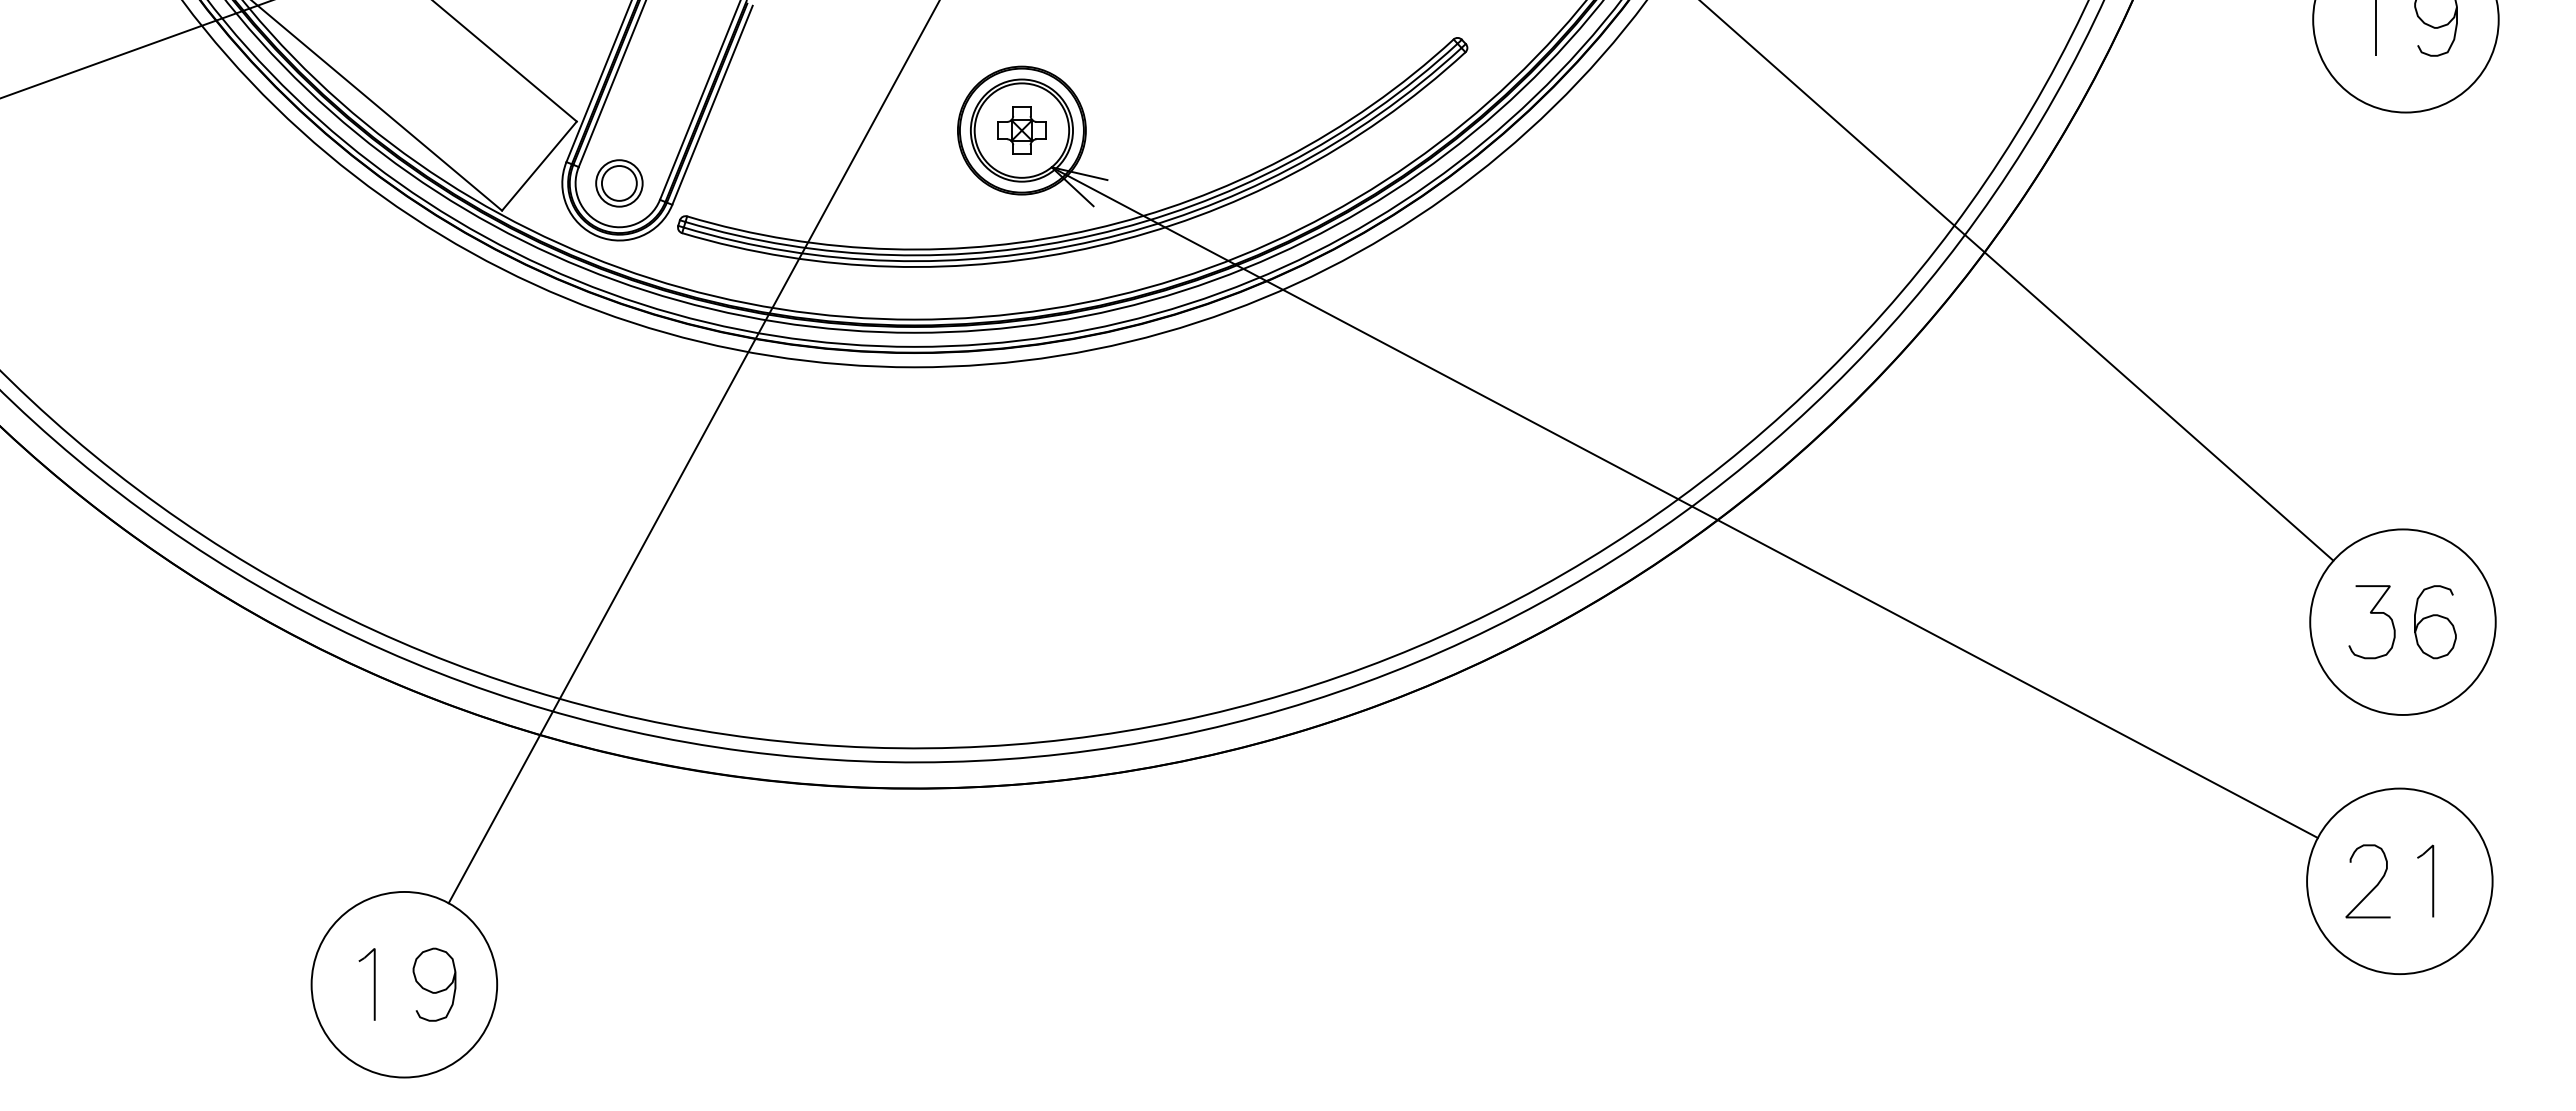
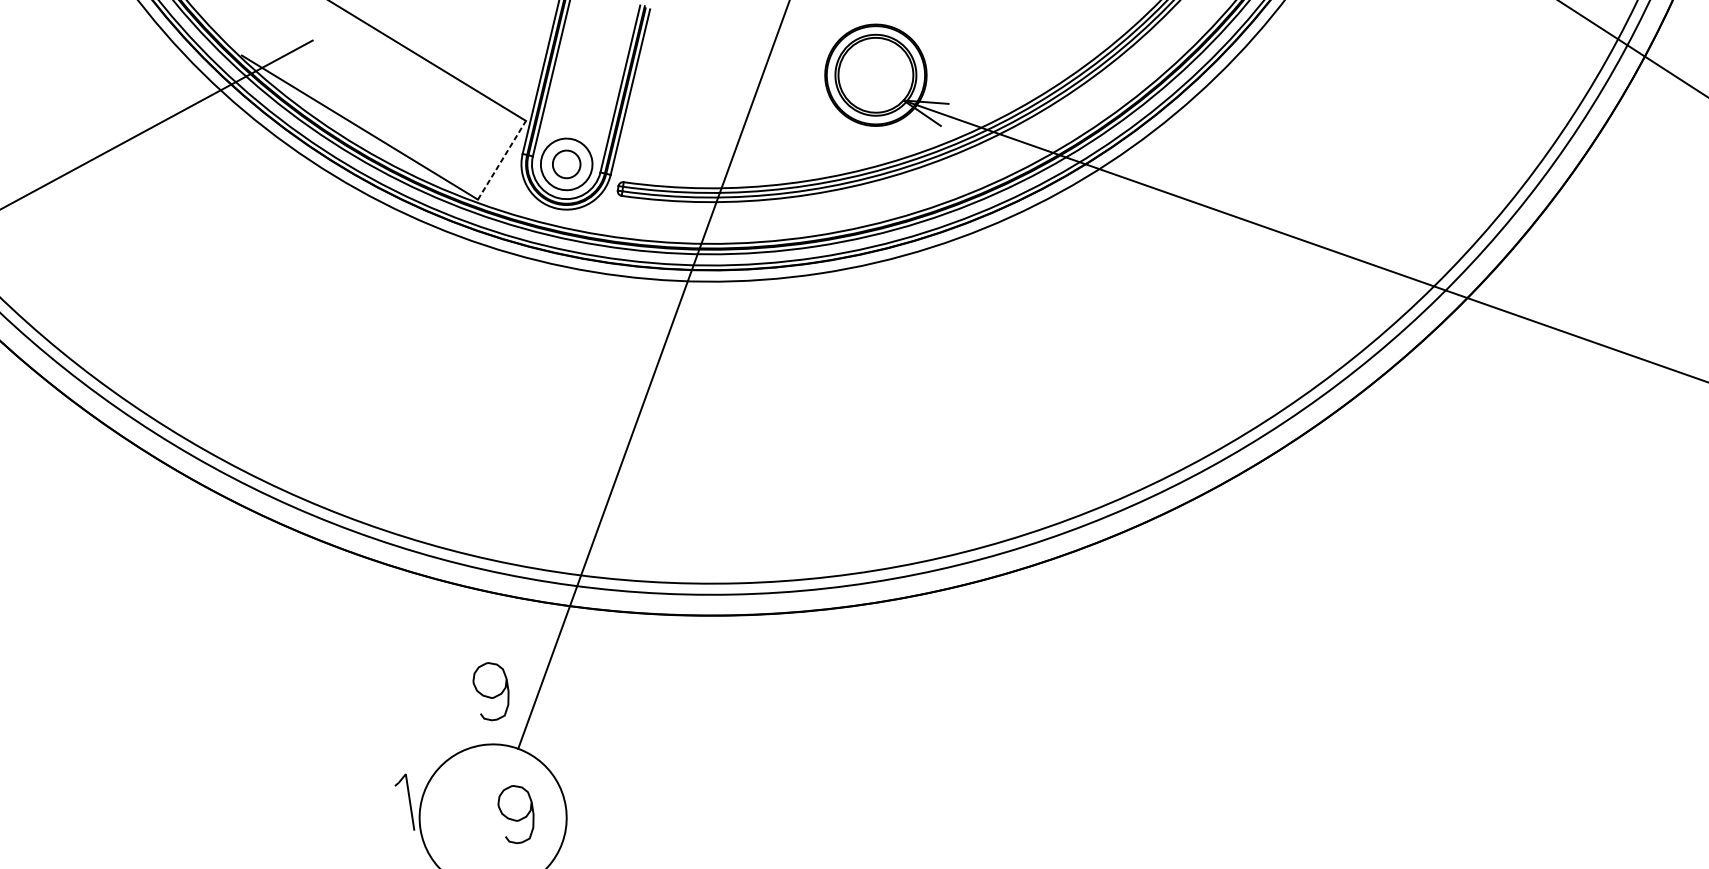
part: (1021, 130) -> (875, 75), removed
line: (539, 165) -> (501, 159), solid -> dashed
circle: (619, 183) -> (566, 164), size x1.4
curve: (422, 832) -> (489, 696), added
part: (373, 984) -> (409, 802), moved

